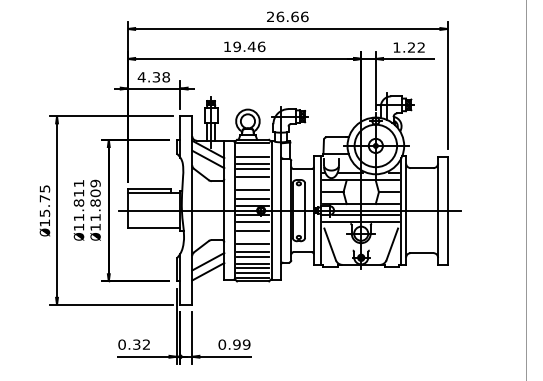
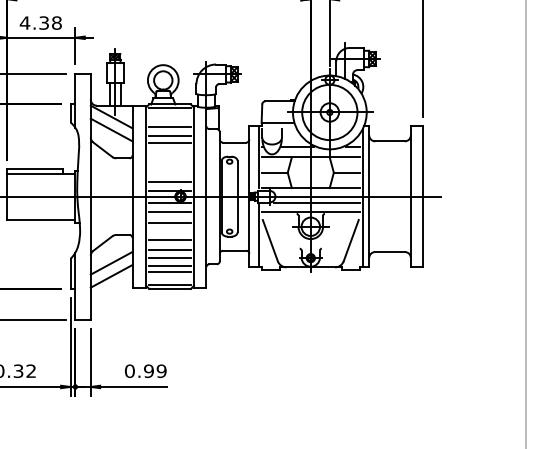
line: (253, 177) -> (170, 153), removed
line: (253, 190) -> (170, 170), removed
line: (253, 273) -> (170, 278), removed

